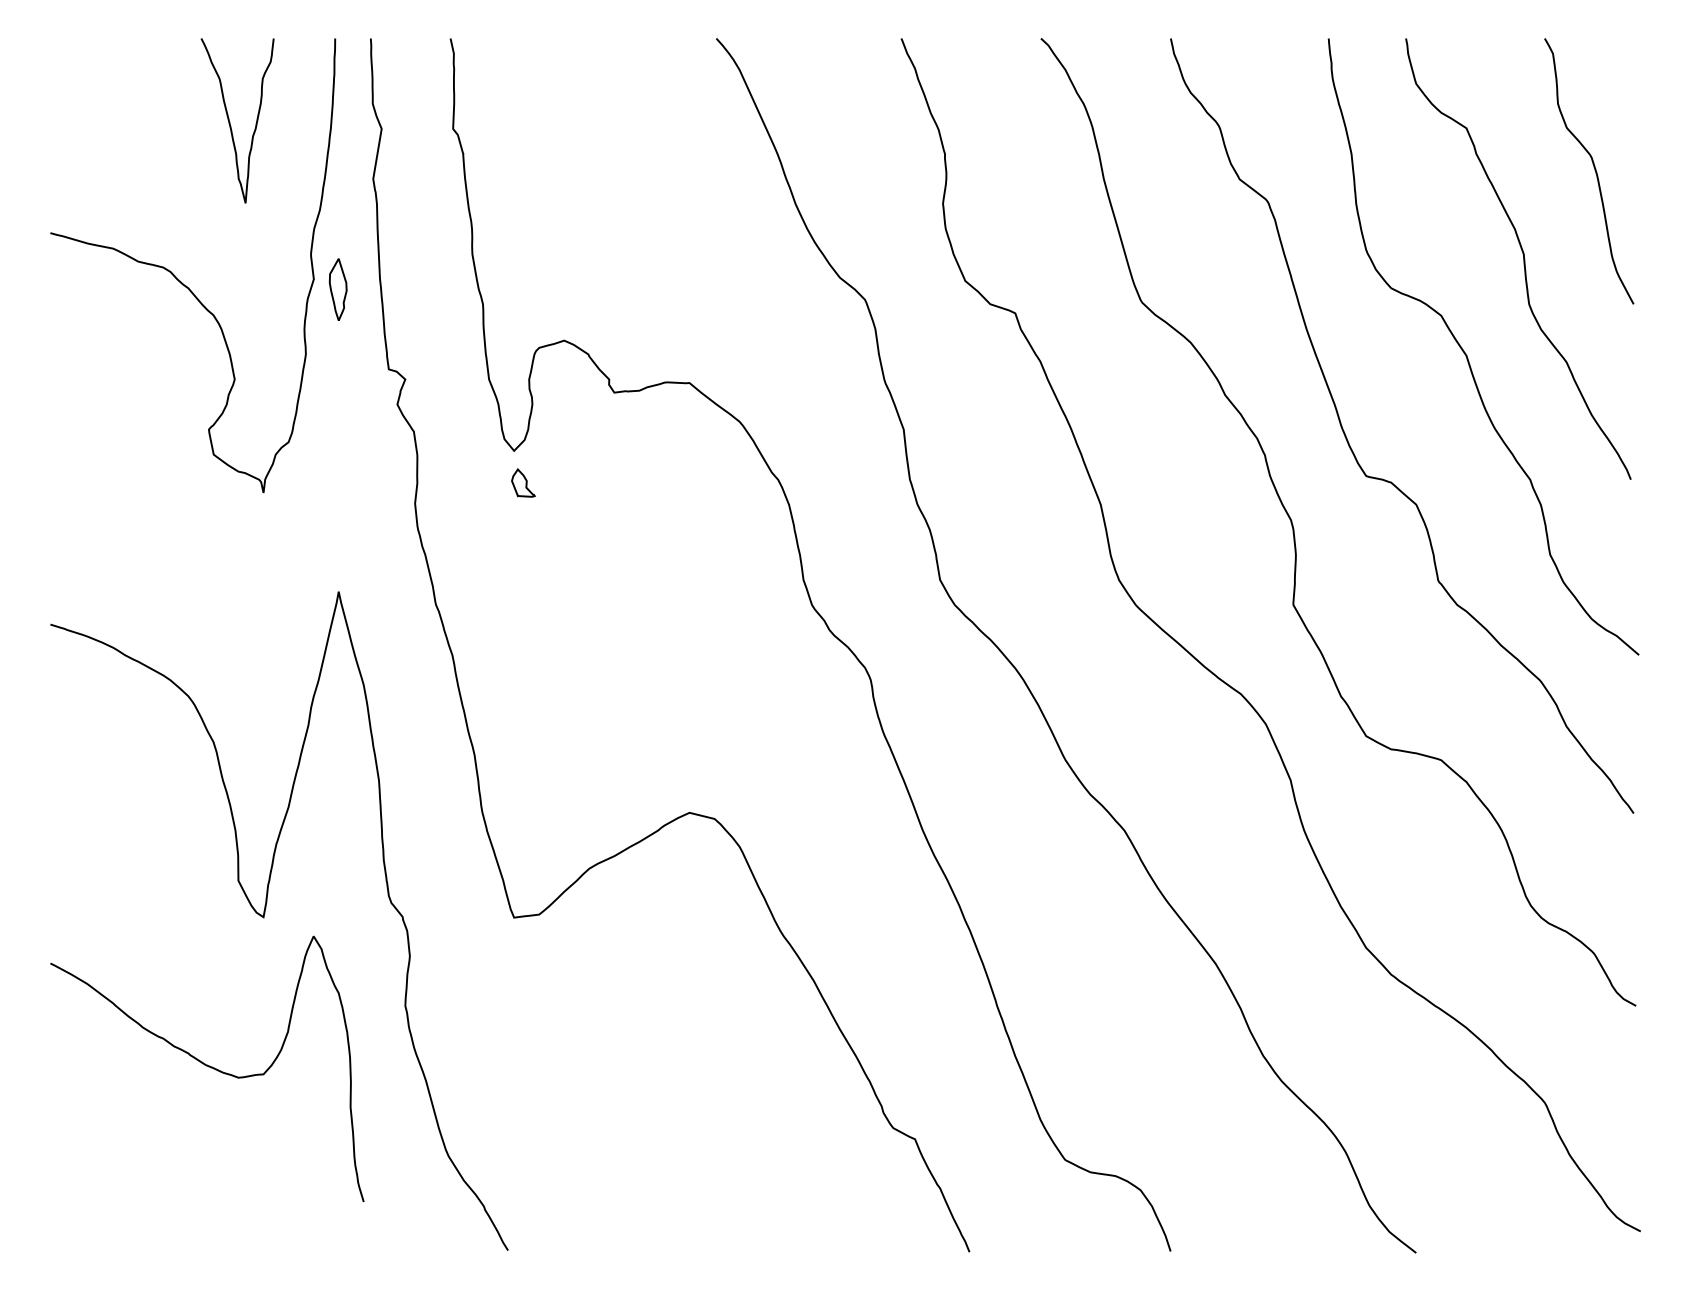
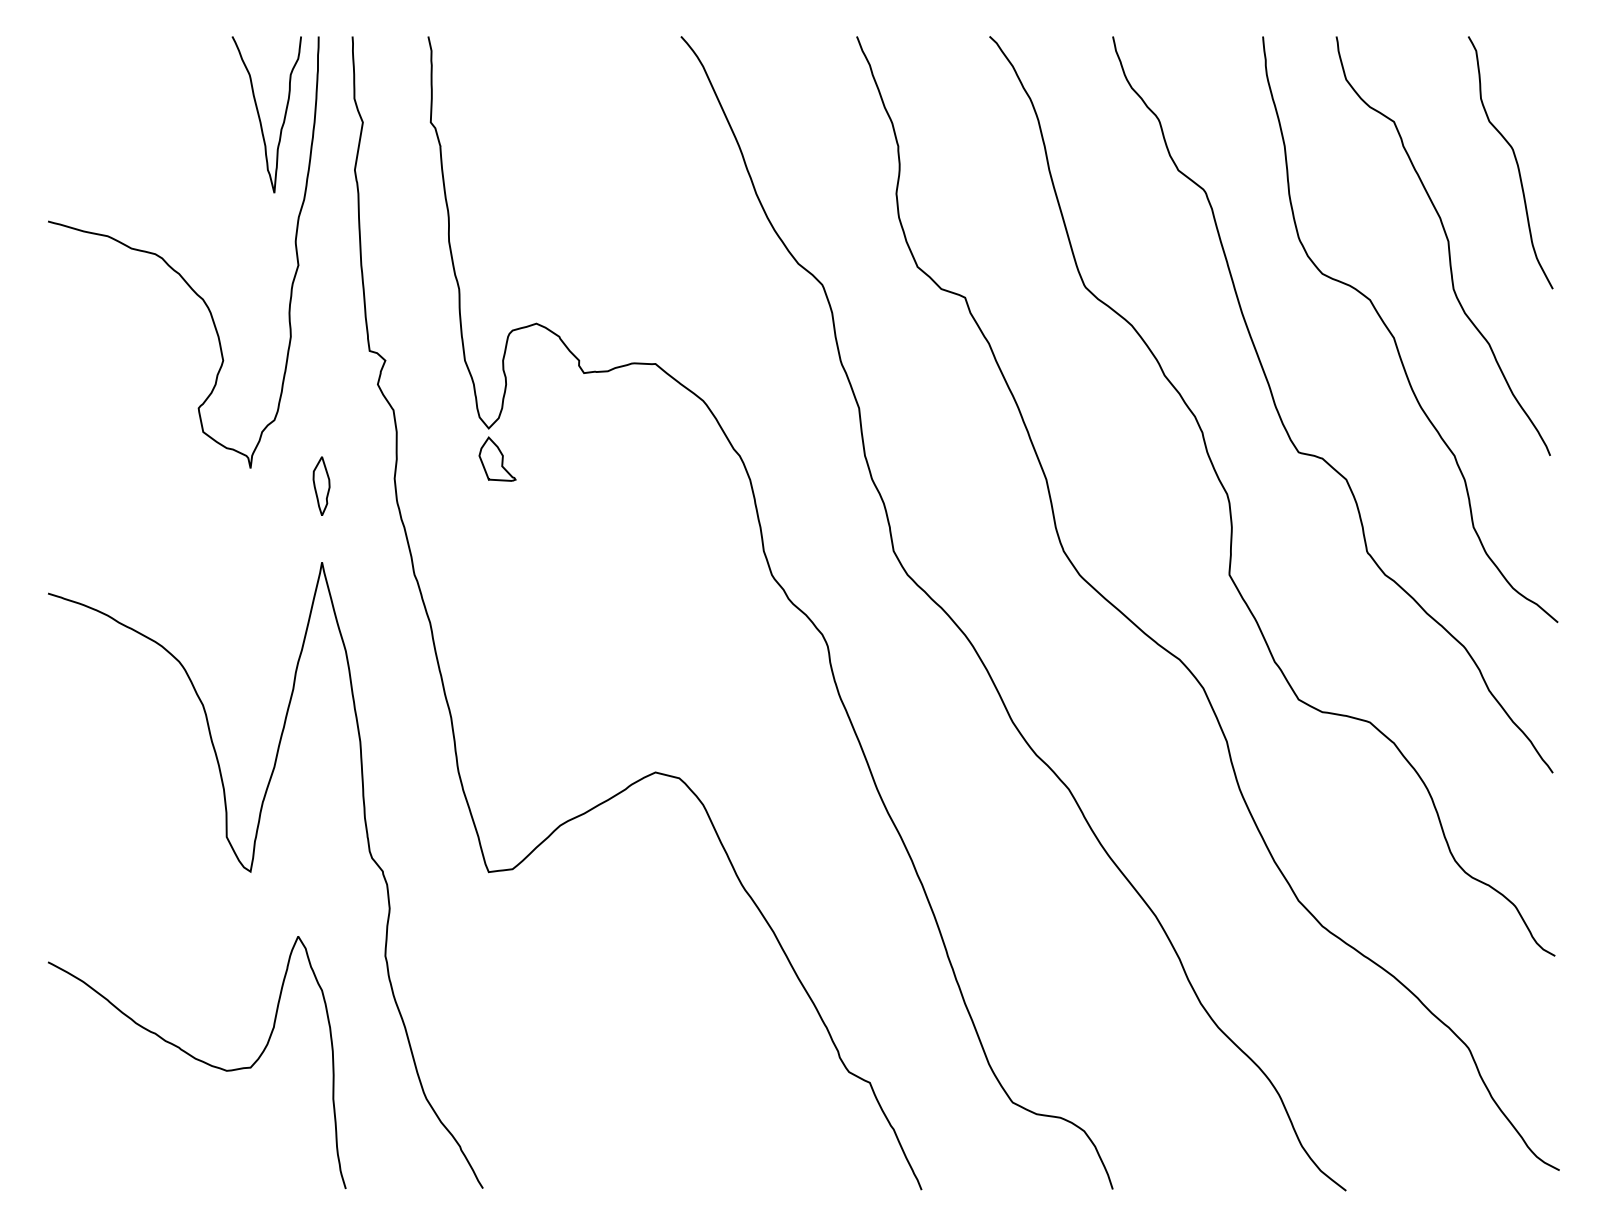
curve: (230, 122) -> (260, 116), moved
part: (337, 289) -> (320, 486), moved
part: (523, 482) -> (497, 458), size x1.67
curve: (208, 1067) -> (198, 1061), moved

